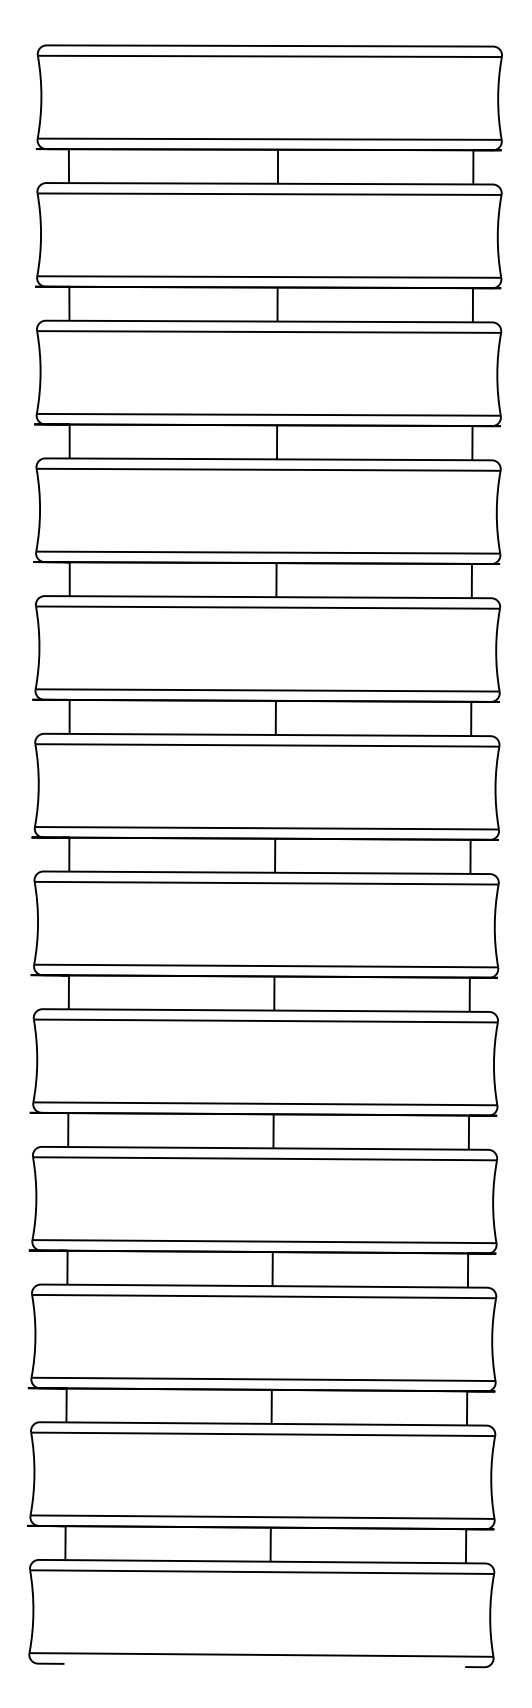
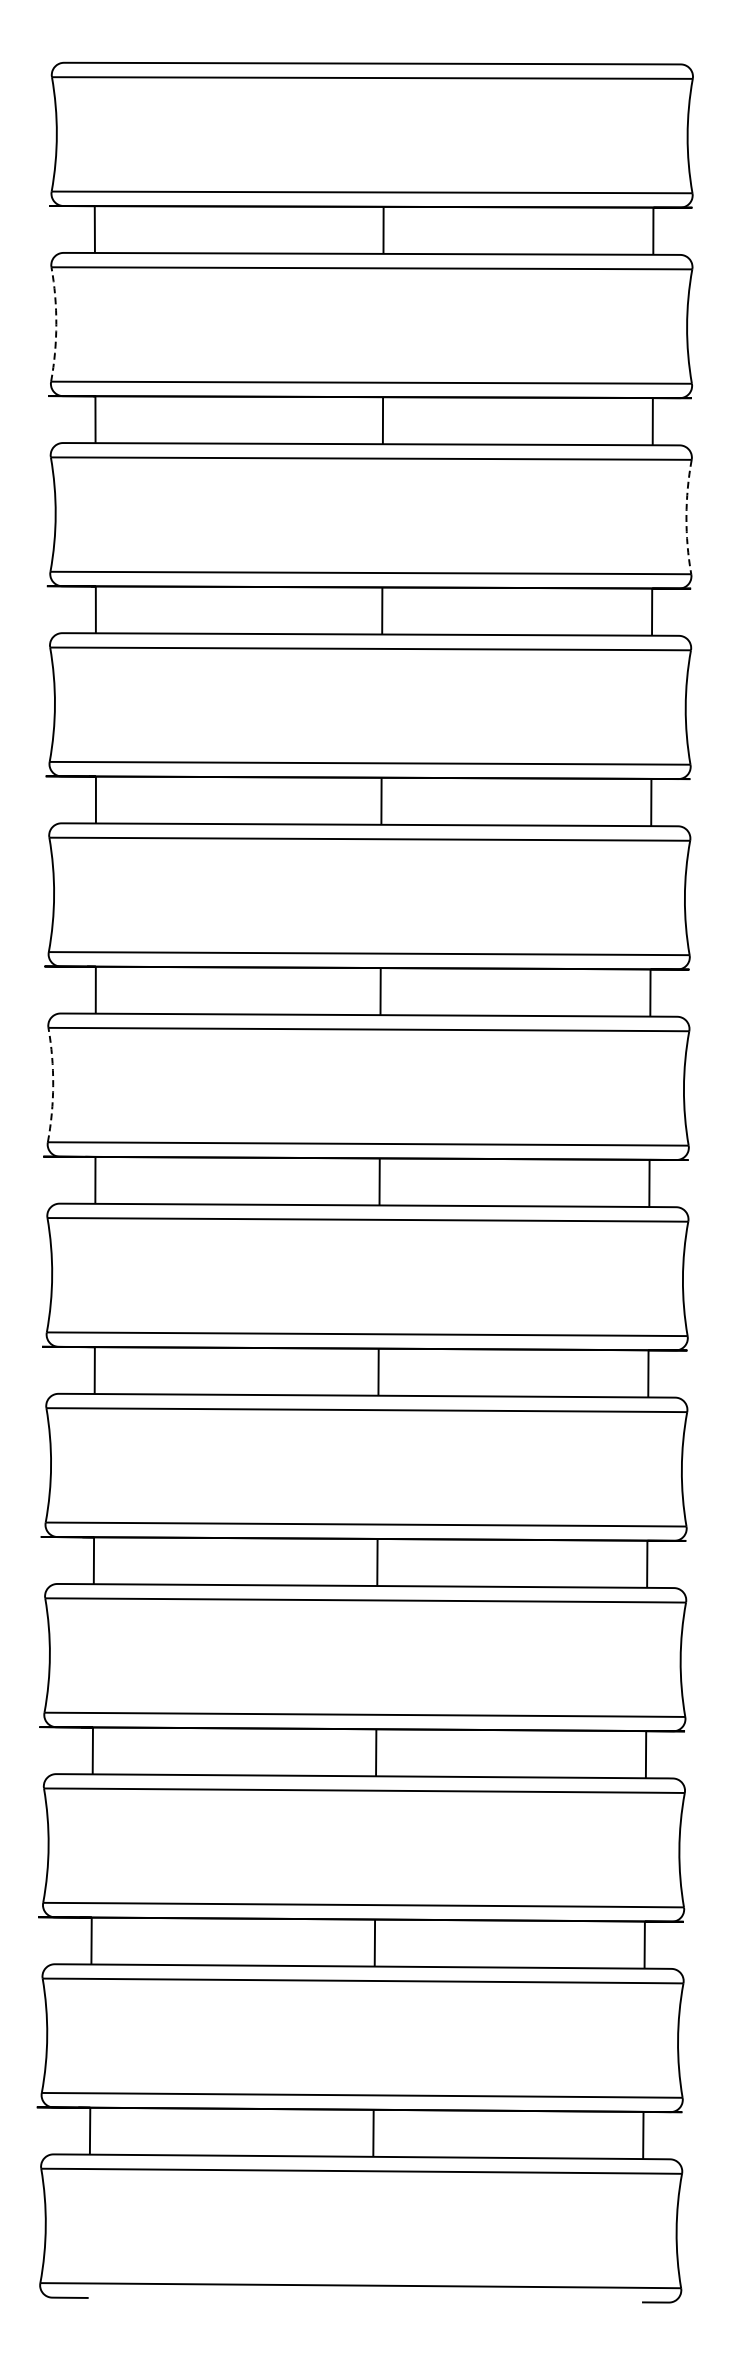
arc: (41, 234) -> (56, 324), solid -> dashed
arc: (497, 374) -> (686, 517), solid -> dashed
arc: (38, 785) -> (53, 1085), solid -> dashed

